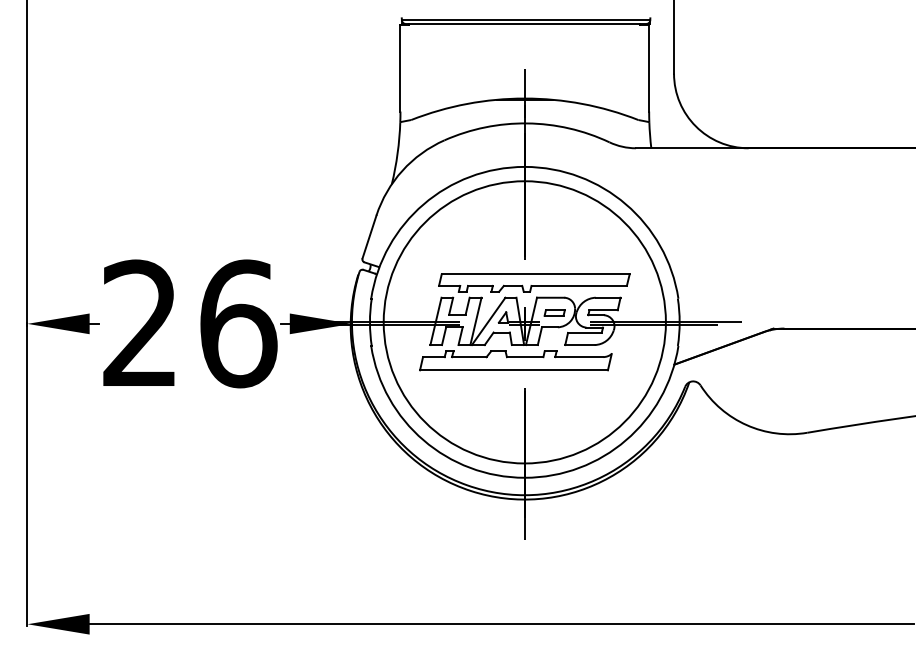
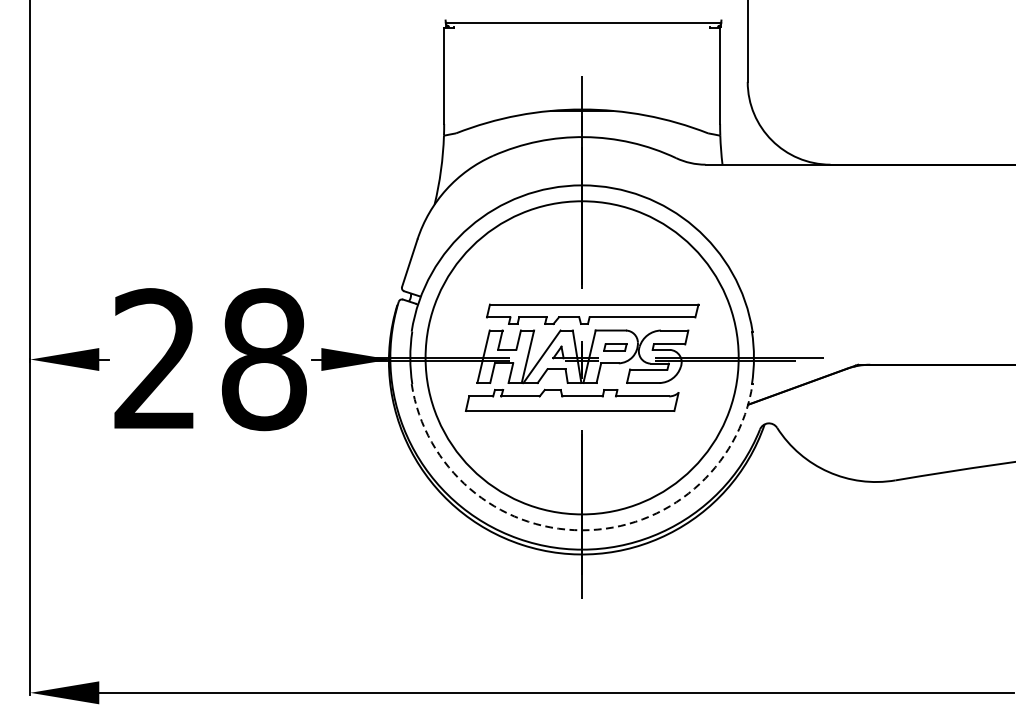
line: (525, 23) -> (582, 26), removed
text: (238, 323) -> (264, 359), 26 -> 28
arc: (524, 477) -> (581, 529), solid -> dashed

